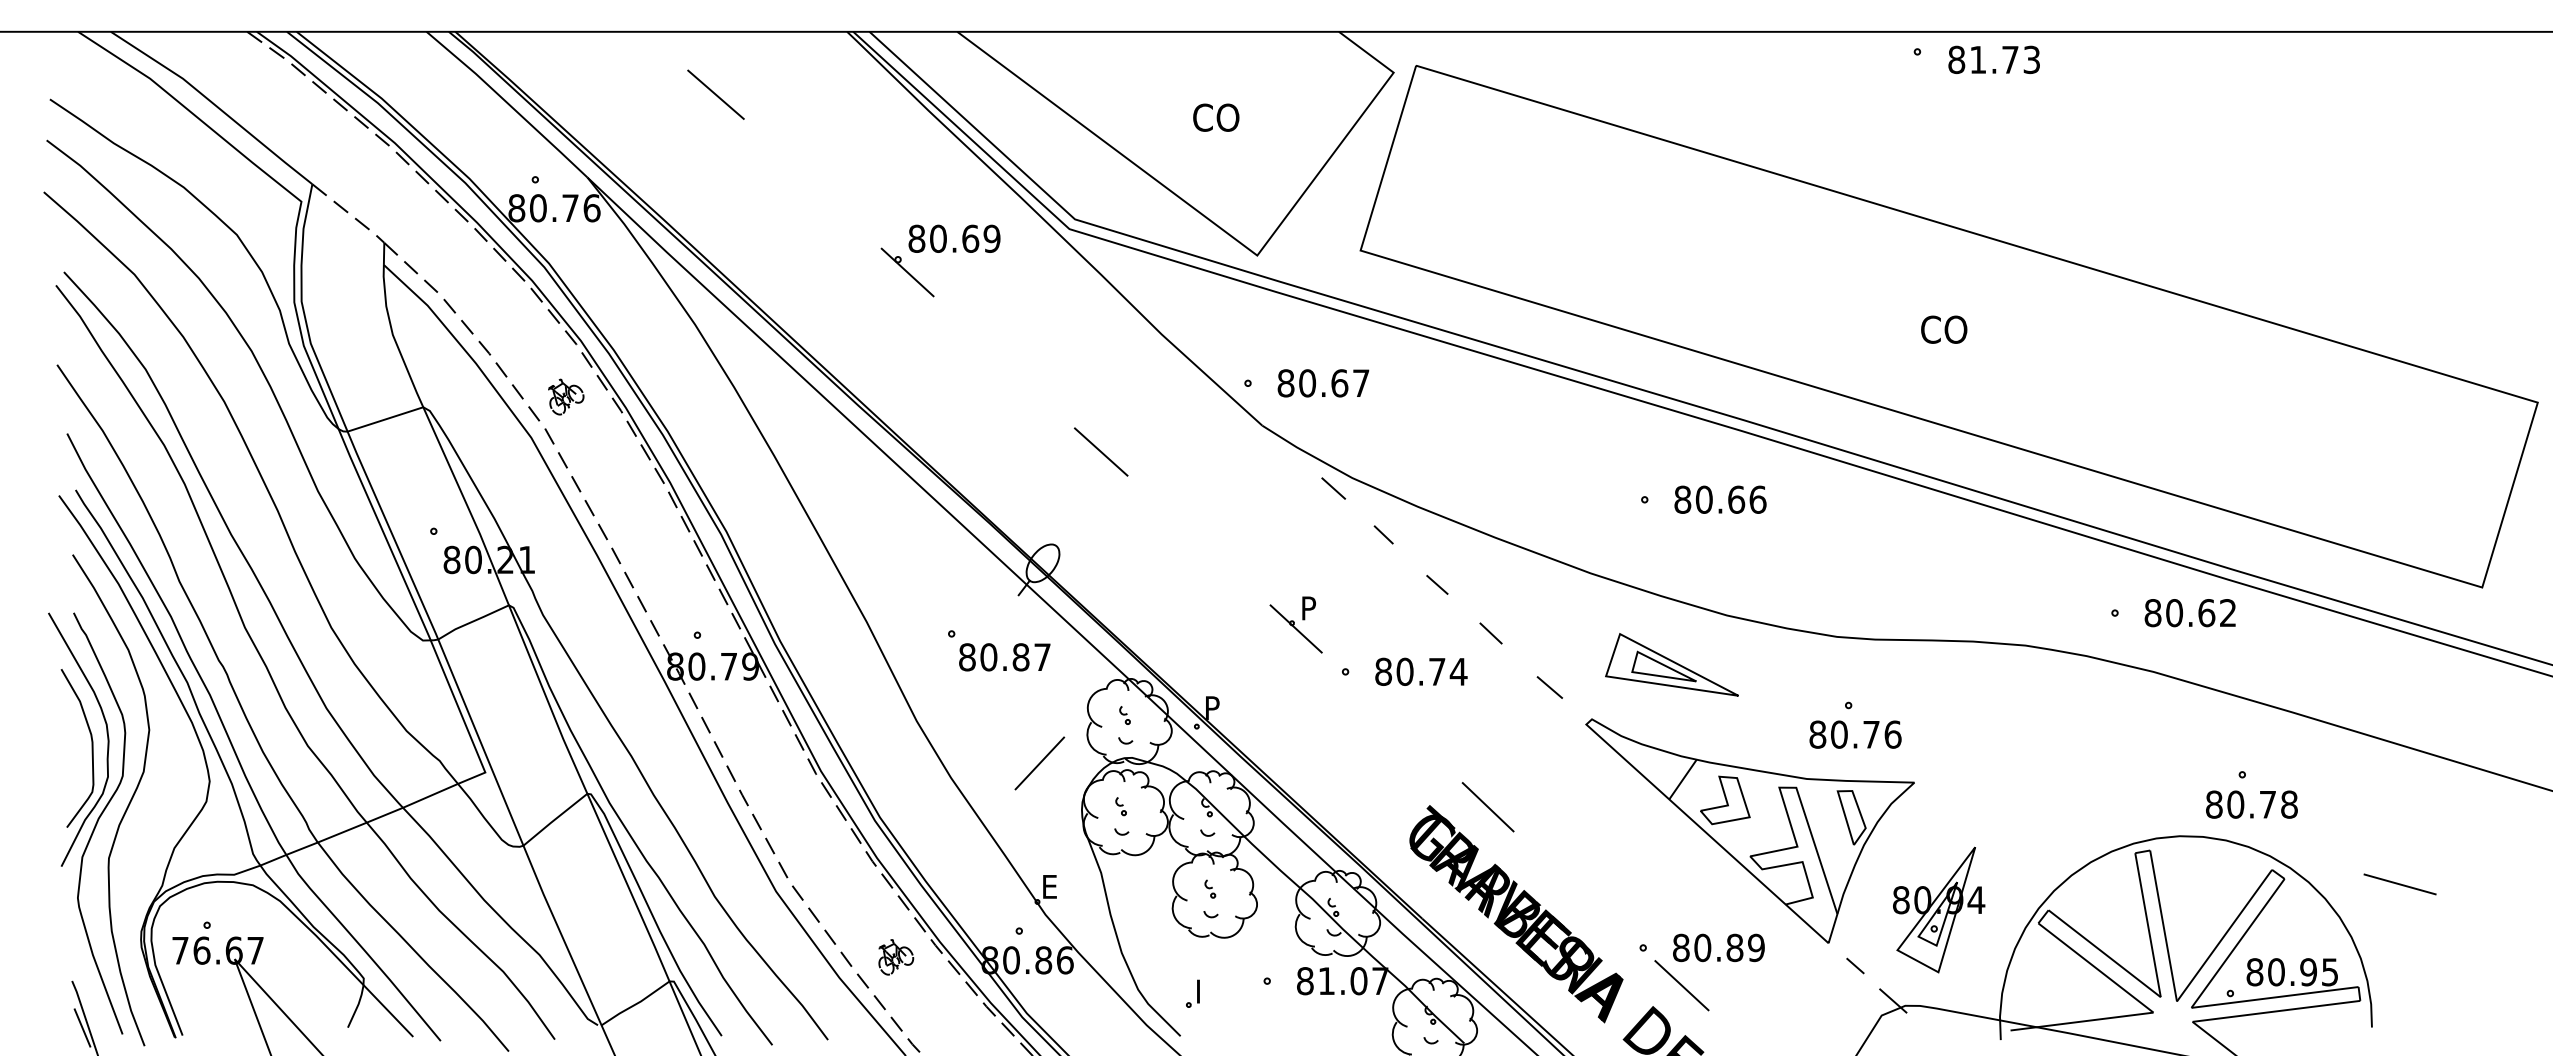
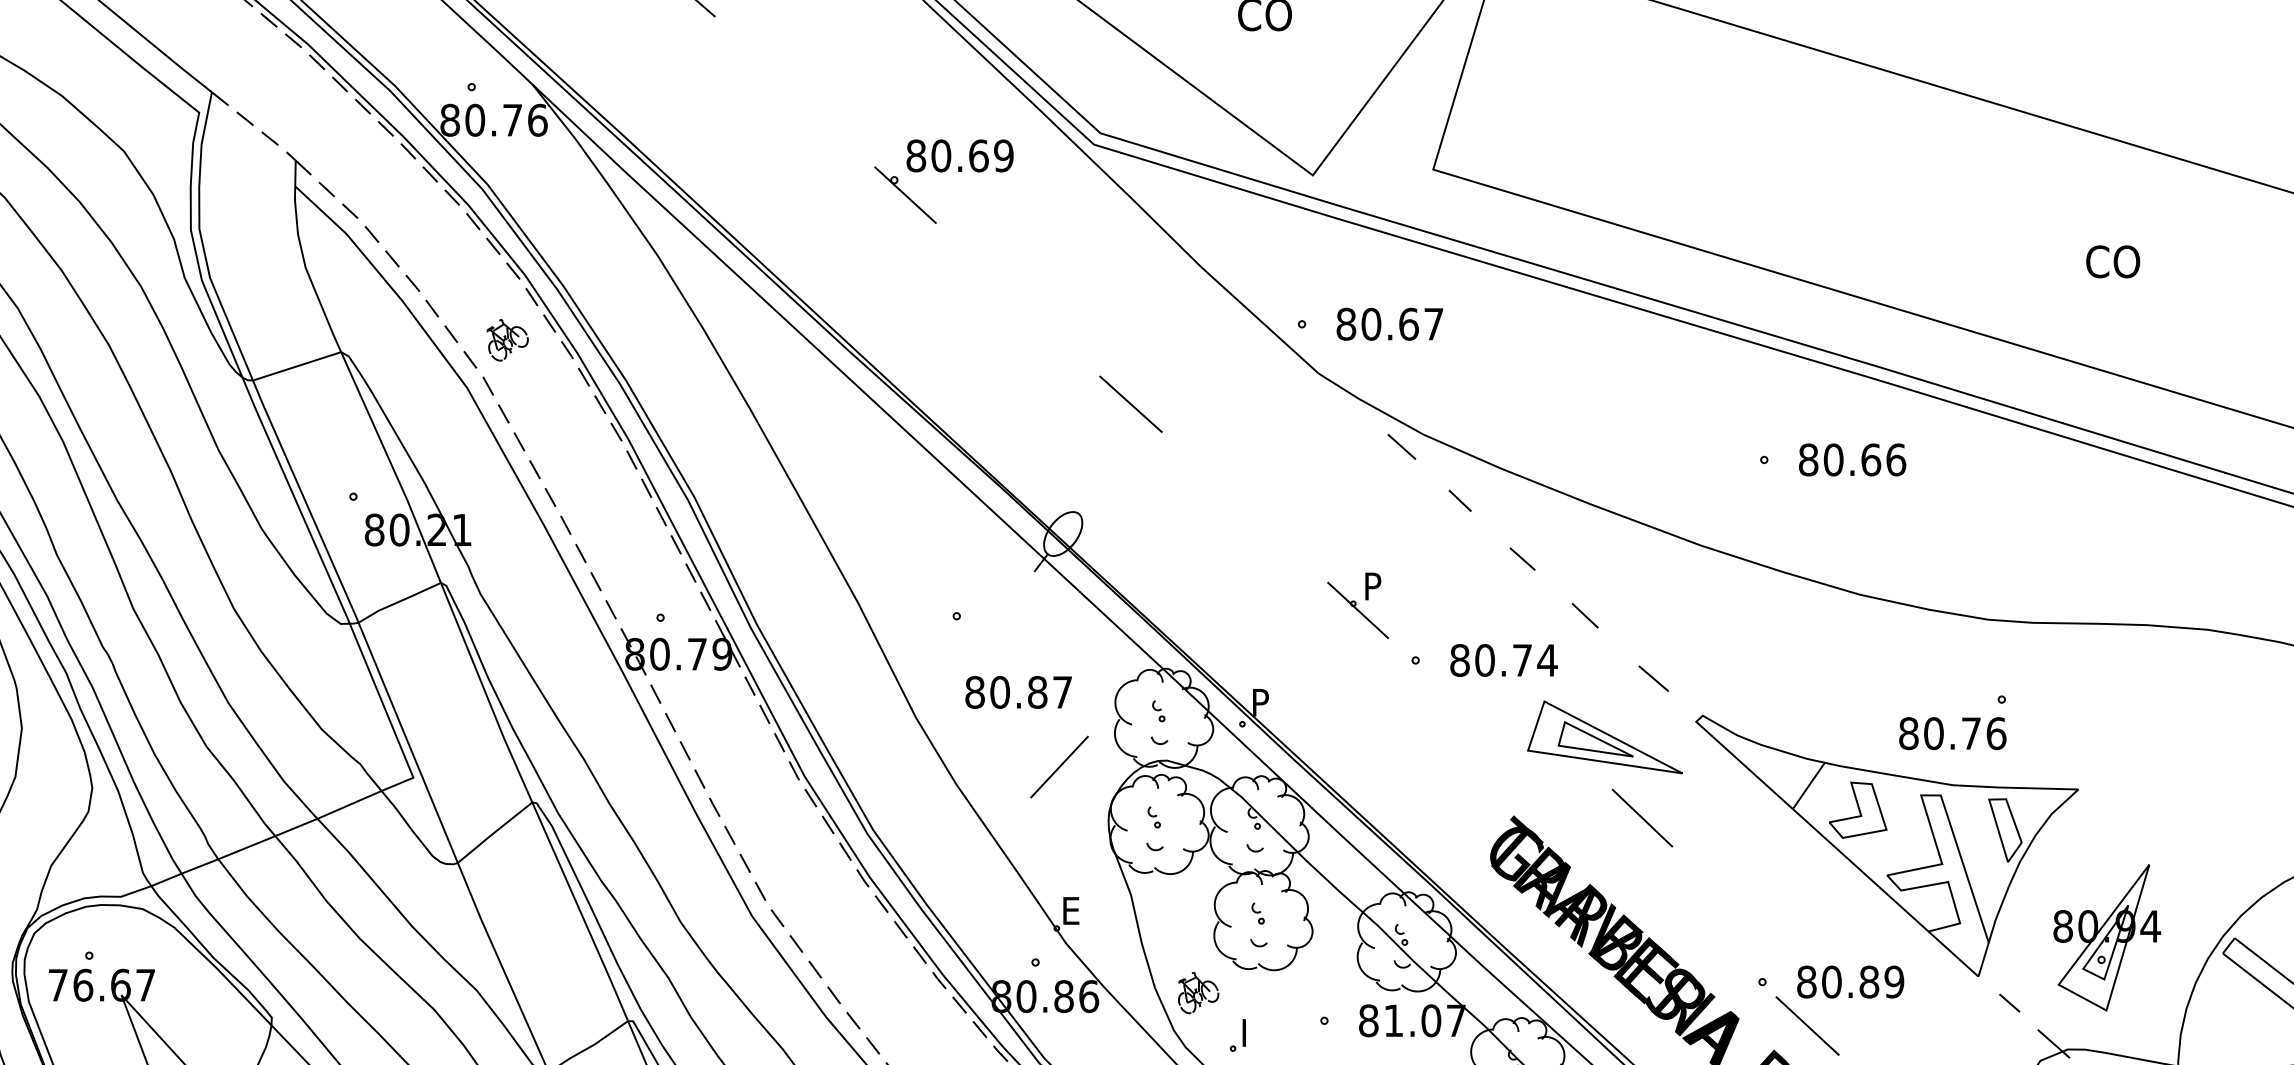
text: (1004, 657) -> (1018, 692), moved
part: (1671, 664) -> (1604, 736), moved
text: (1855, 734) -> (1952, 733), moved
line: (1487, 807) -> (1641, 818), moved
part: (896, 957) -> (1198, 993), moved

